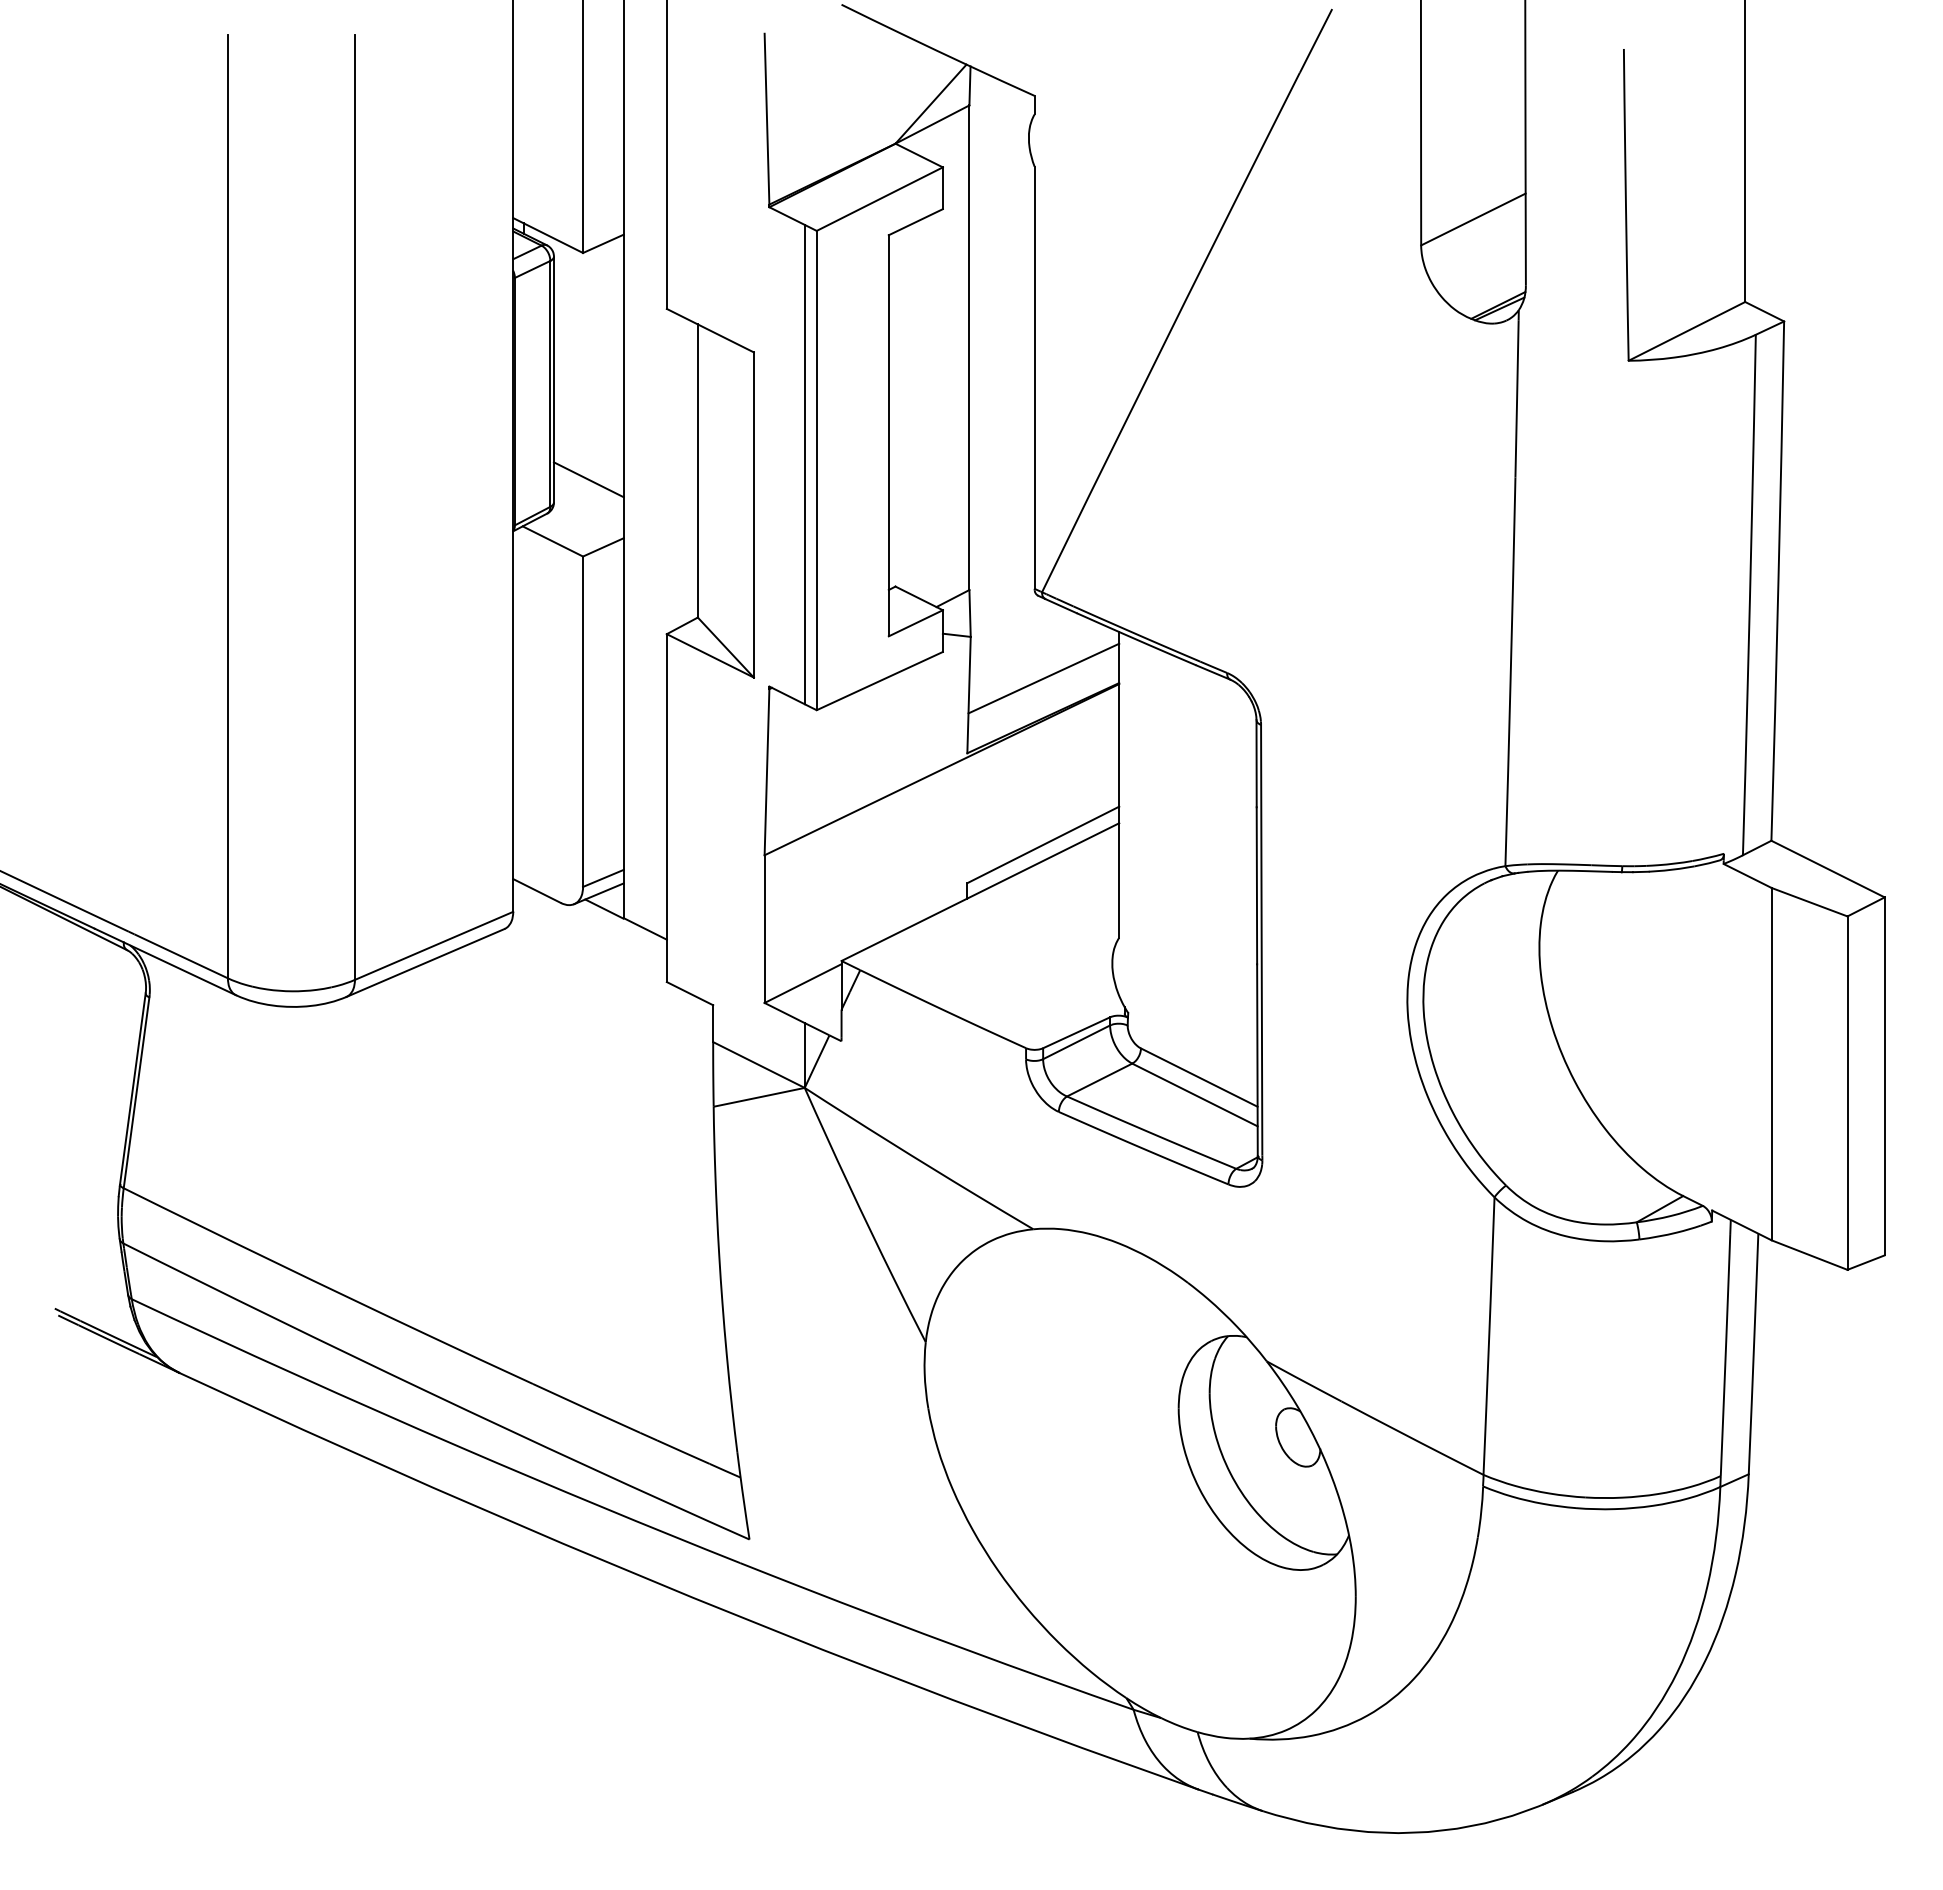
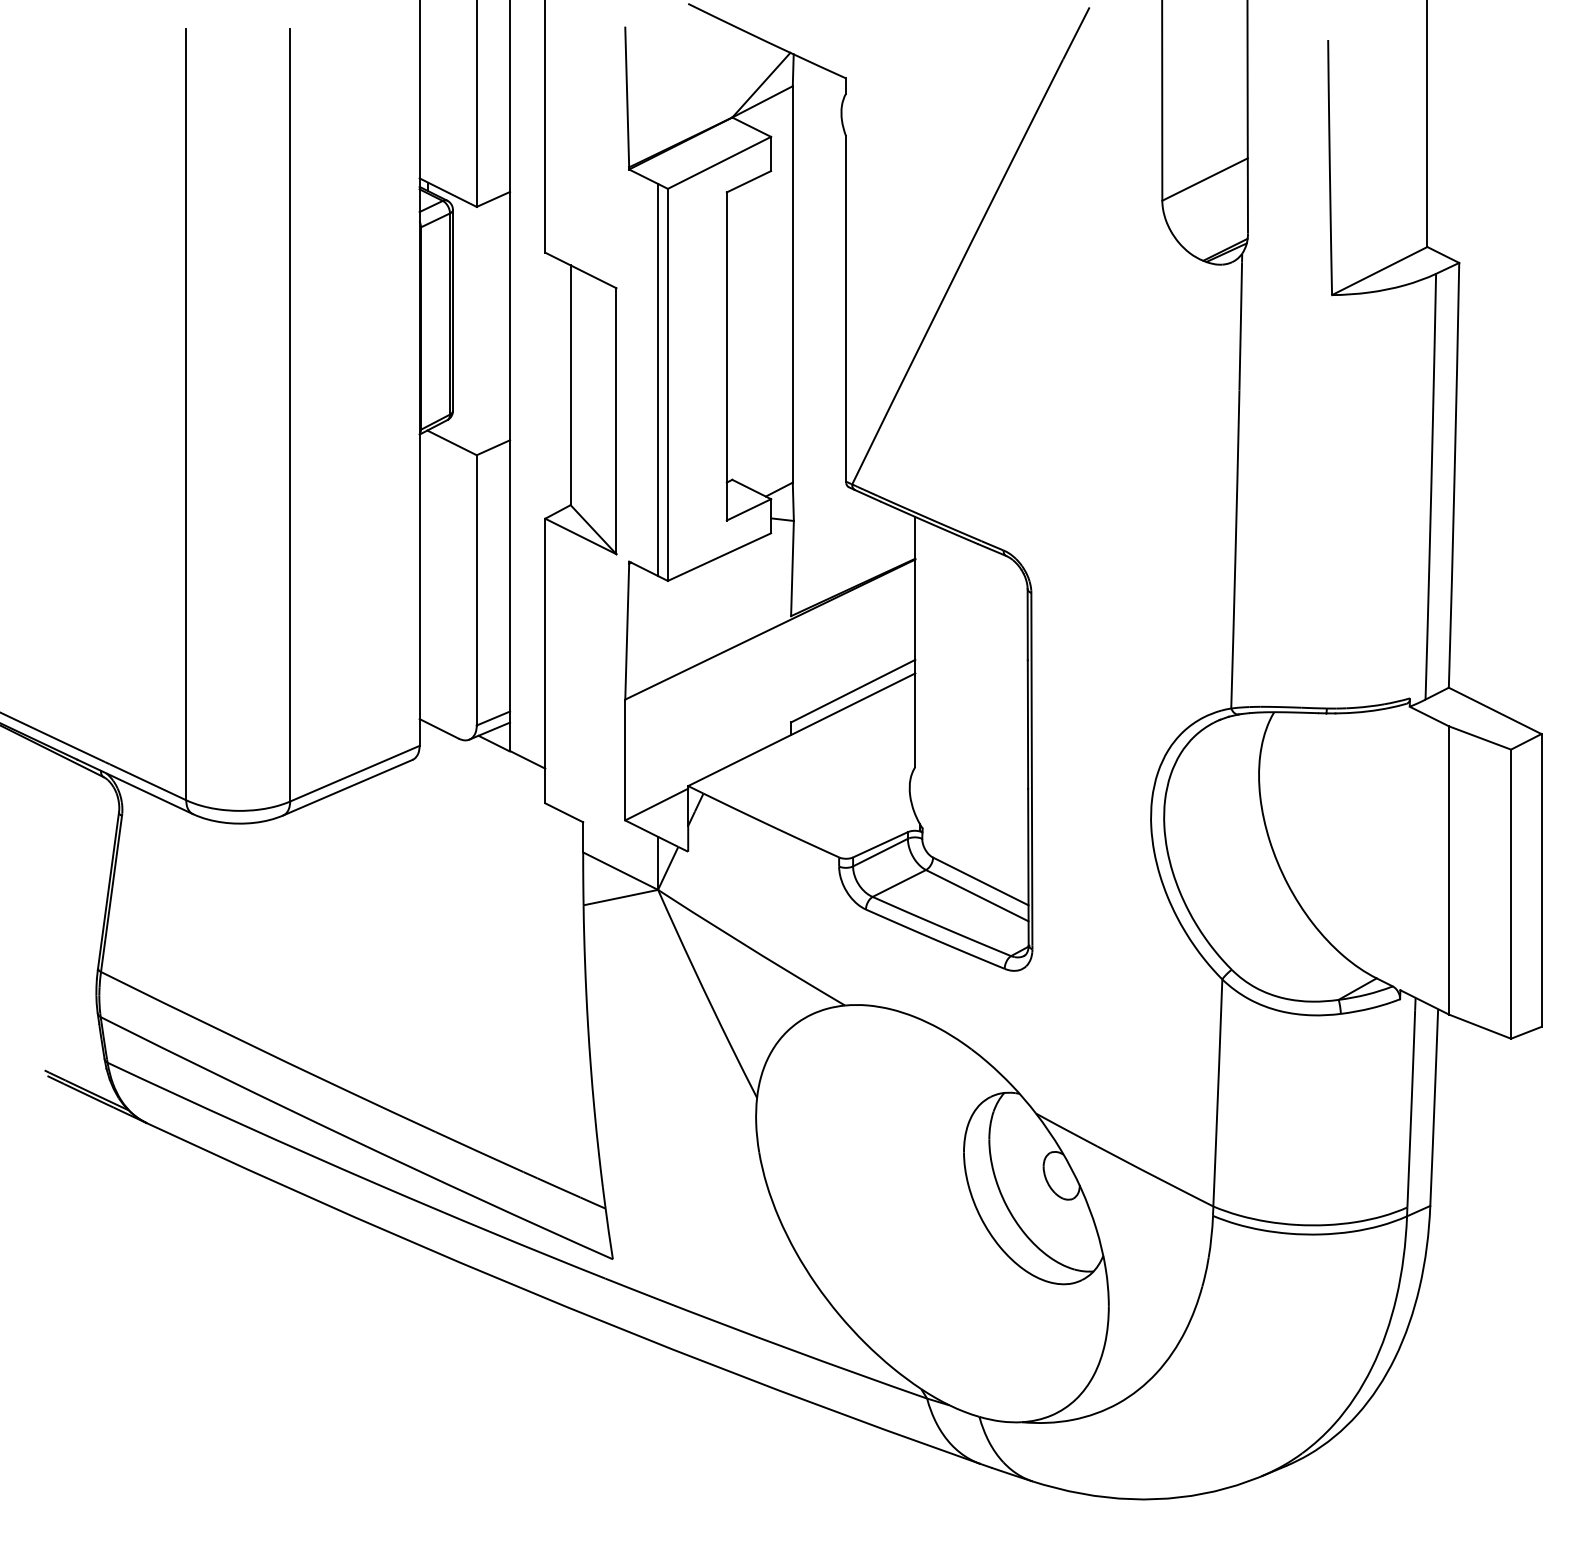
line: (588, 479) -> (481, 392), removed
line: (1043, 678) -> (853, 555), removed

